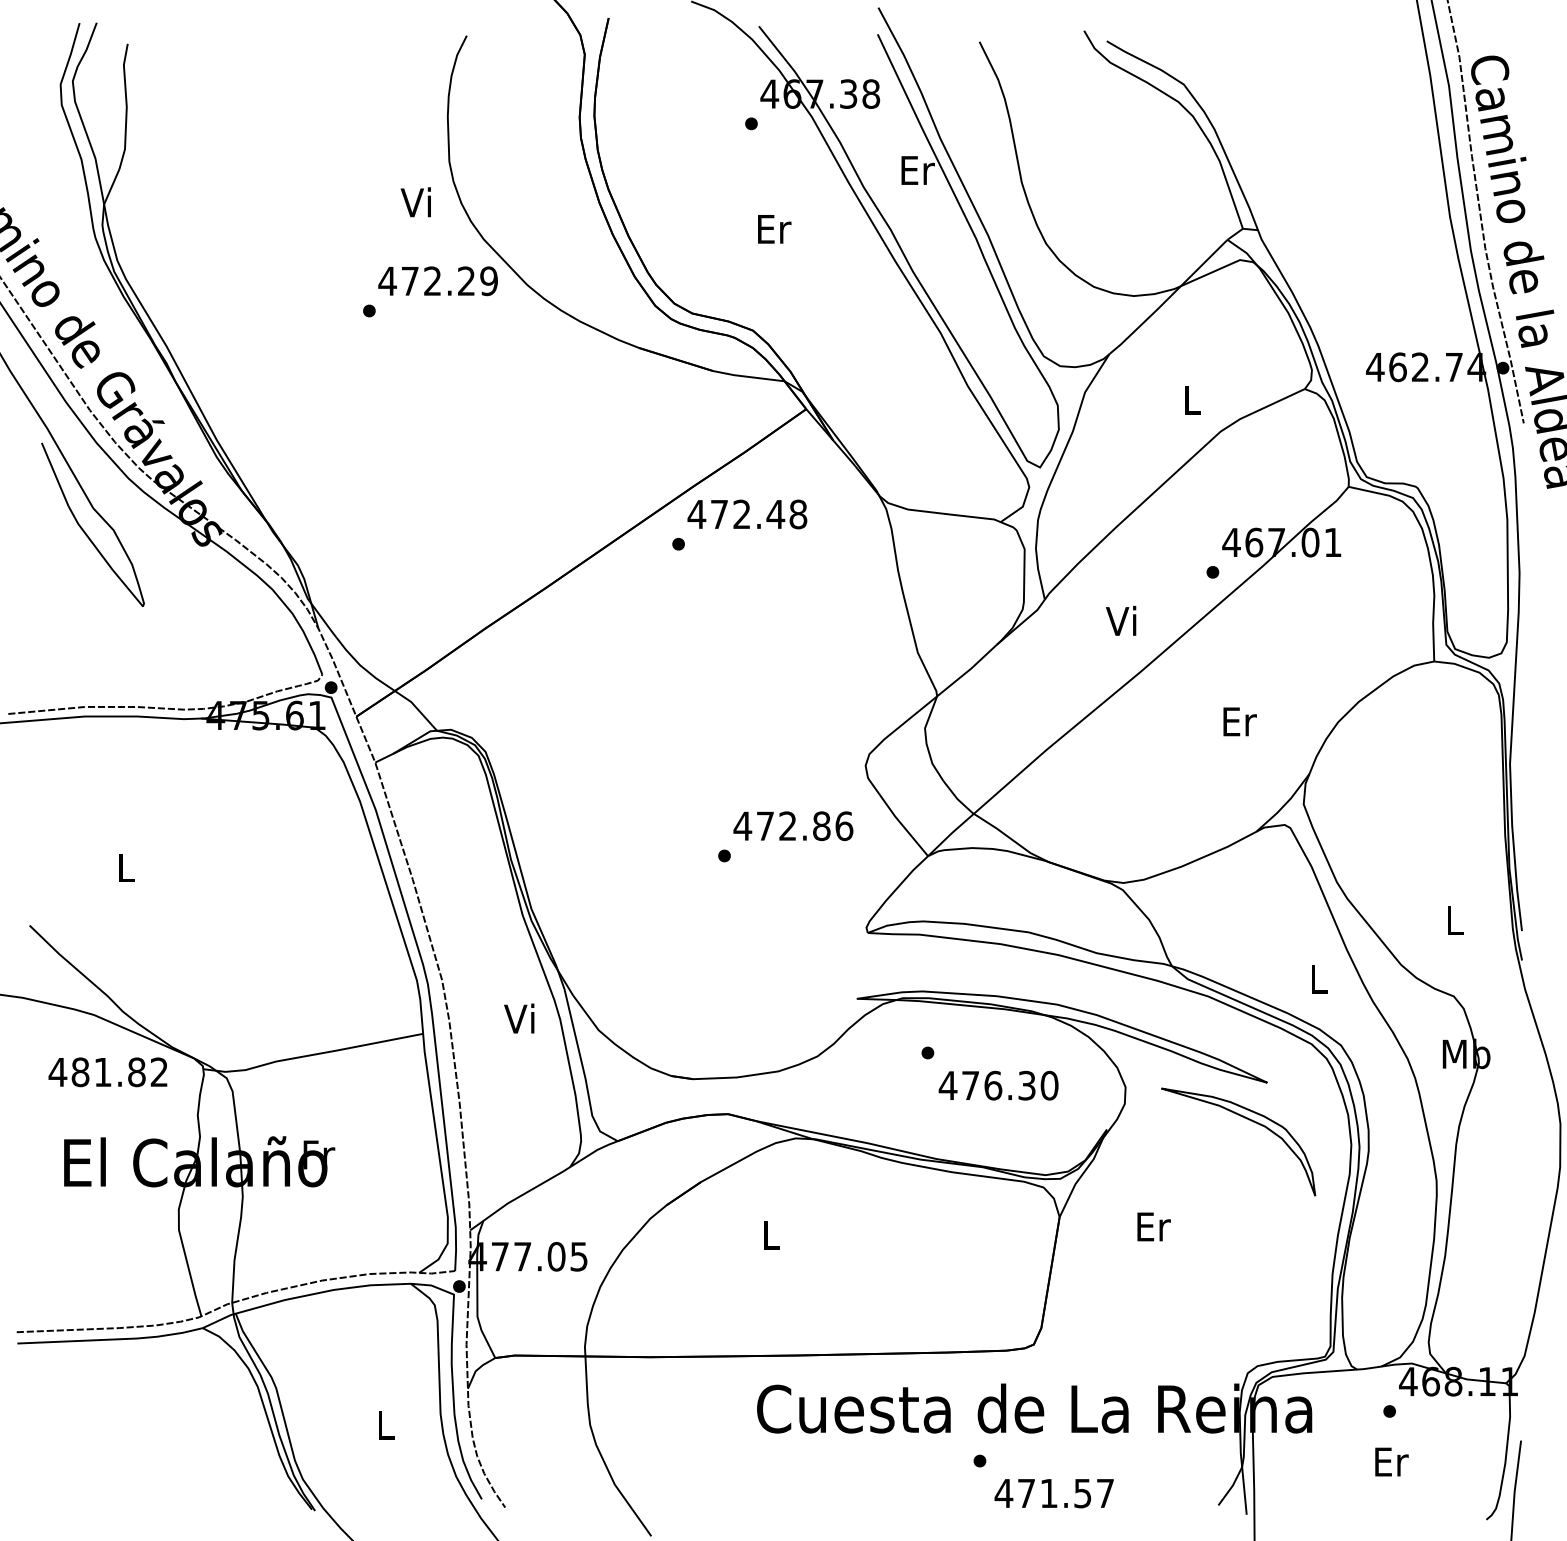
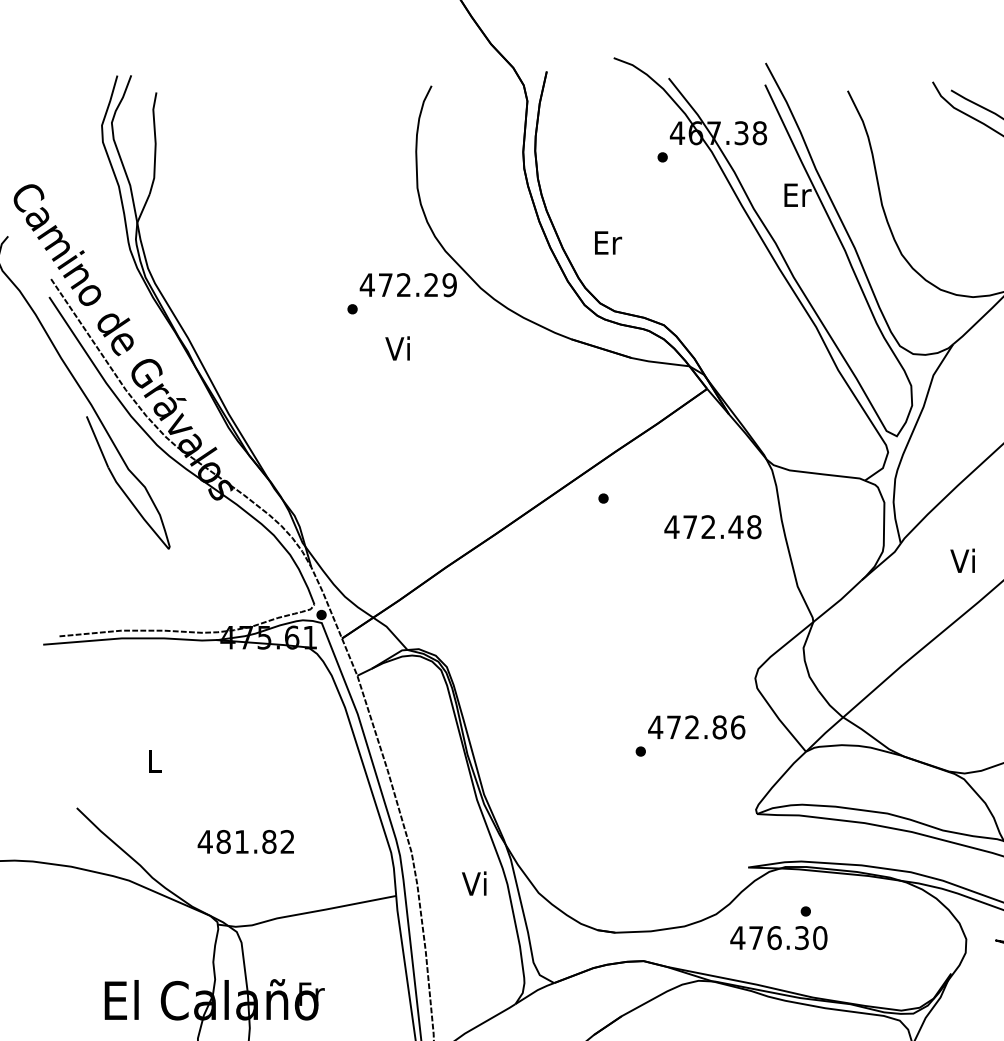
text: (415, 202) -> (397, 348), moved
text: (774, 229) -> (608, 243), moved
text: (747, 514) -> (713, 527), moved
text: (107, 1072) -> (245, 842), moved
text: (998, 1085) -> (778, 937), moved

